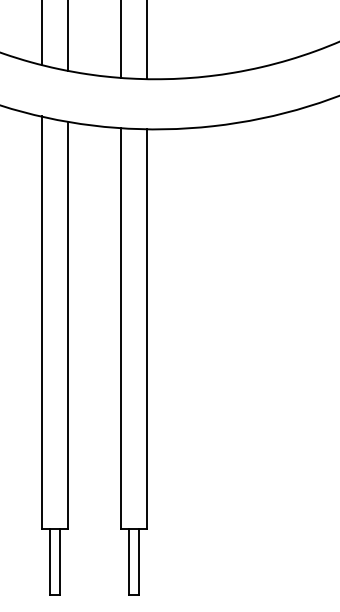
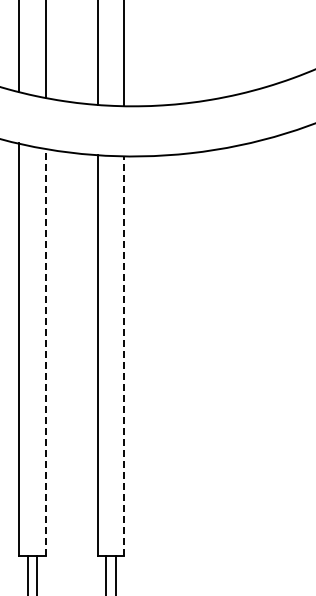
line: (68, 325) -> (45, 352), solid -> dashed
line: (147, 328) -> (124, 355), solid -> dashed

